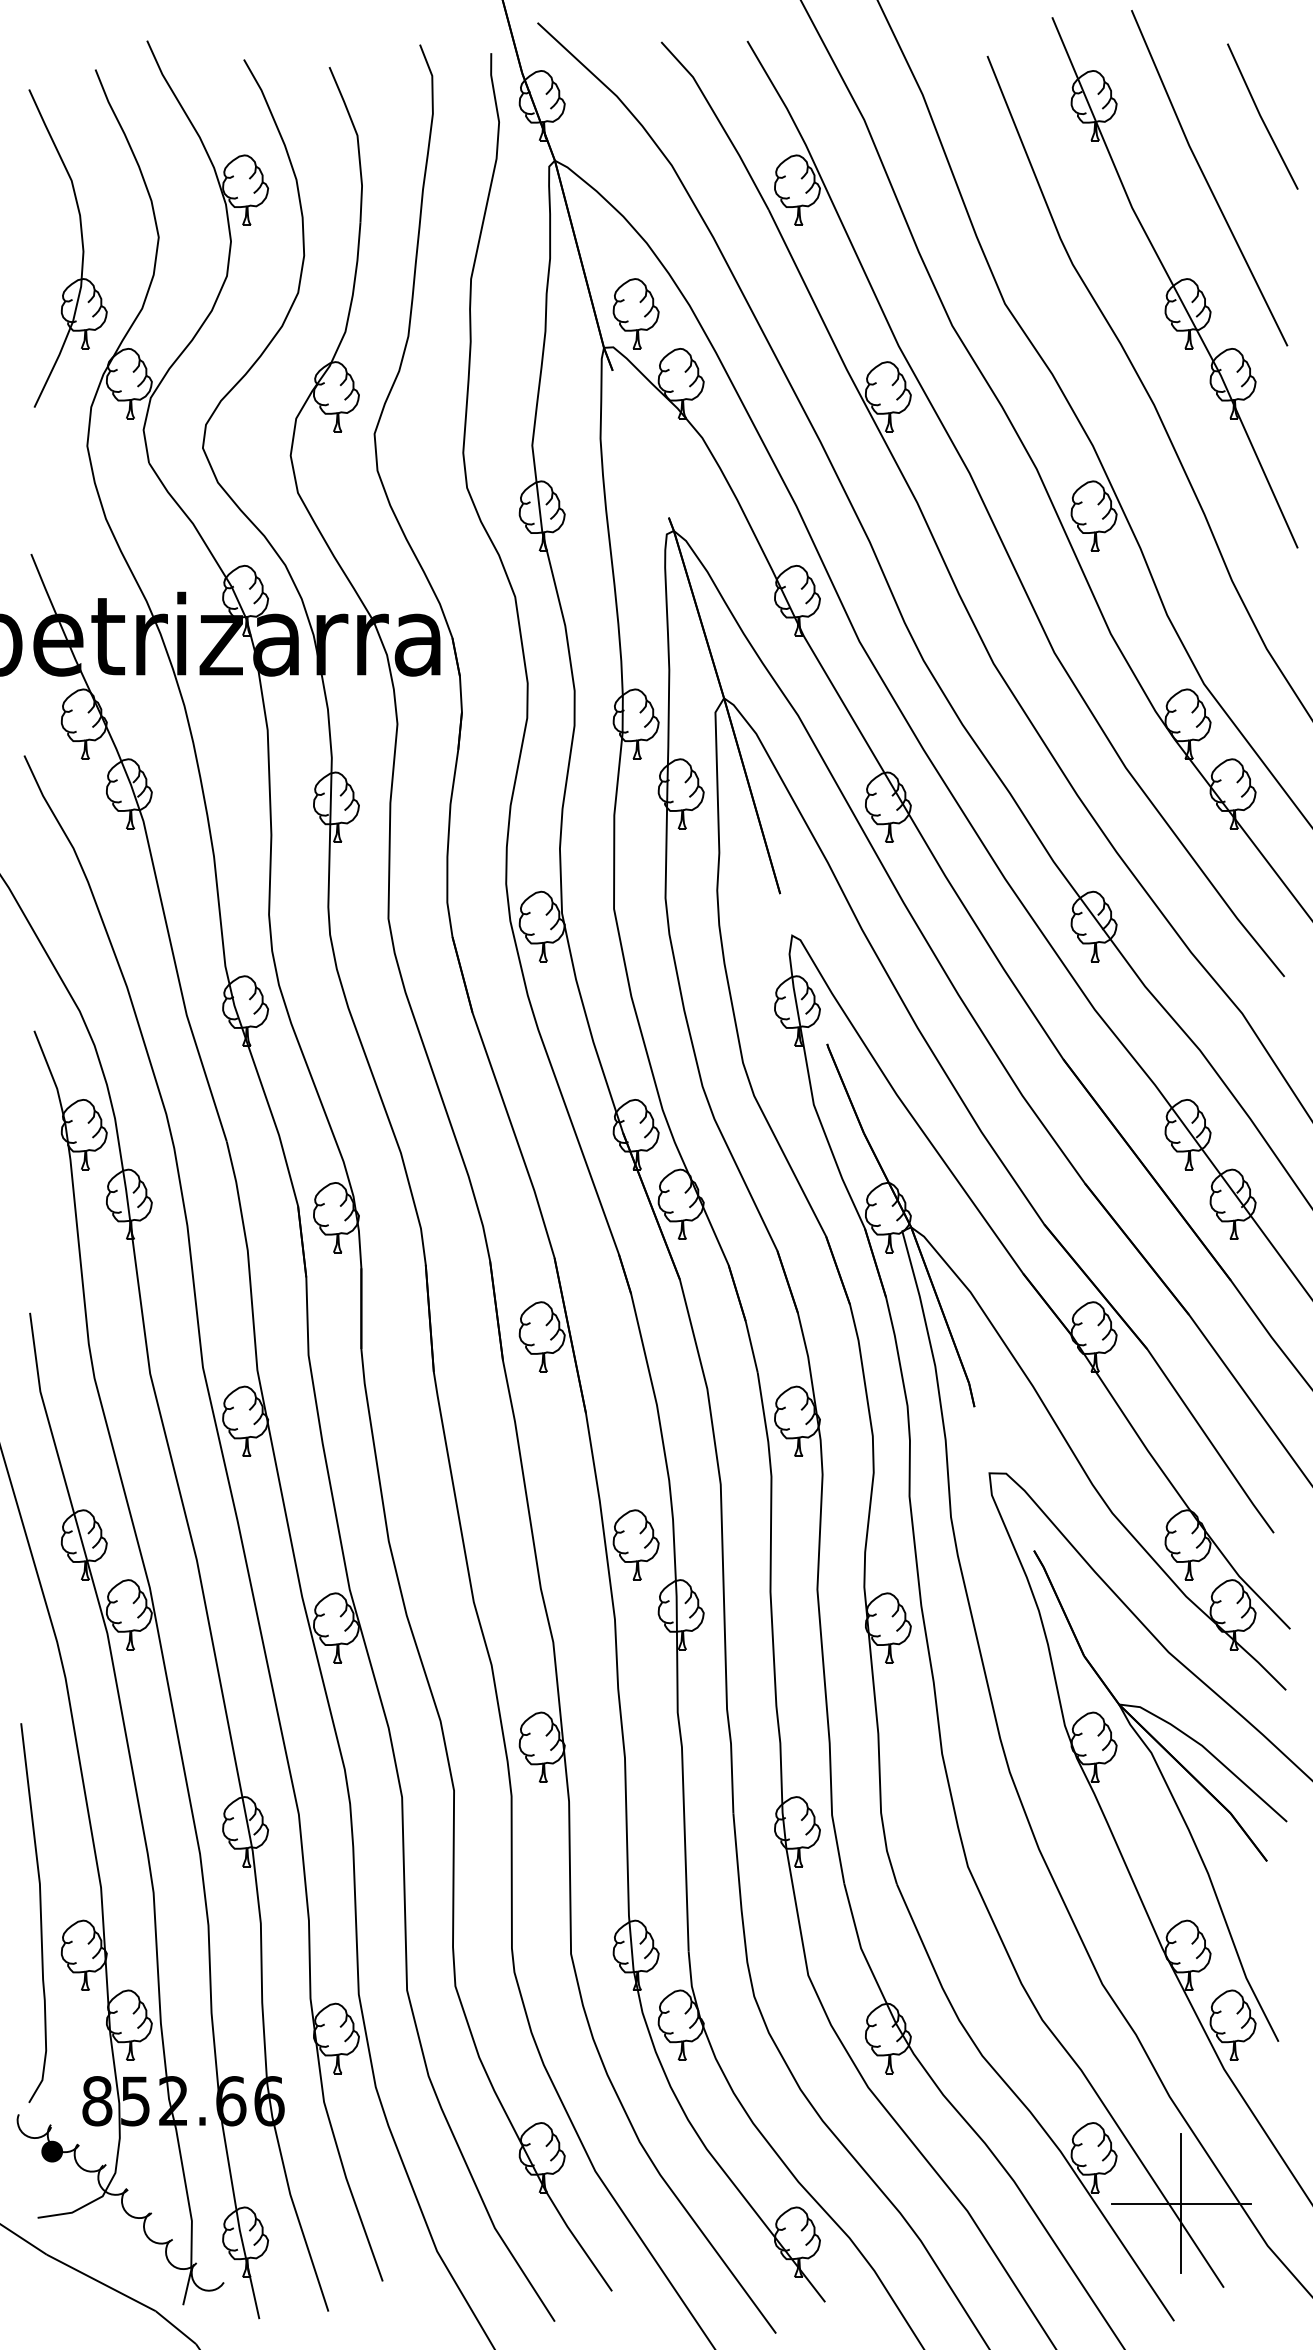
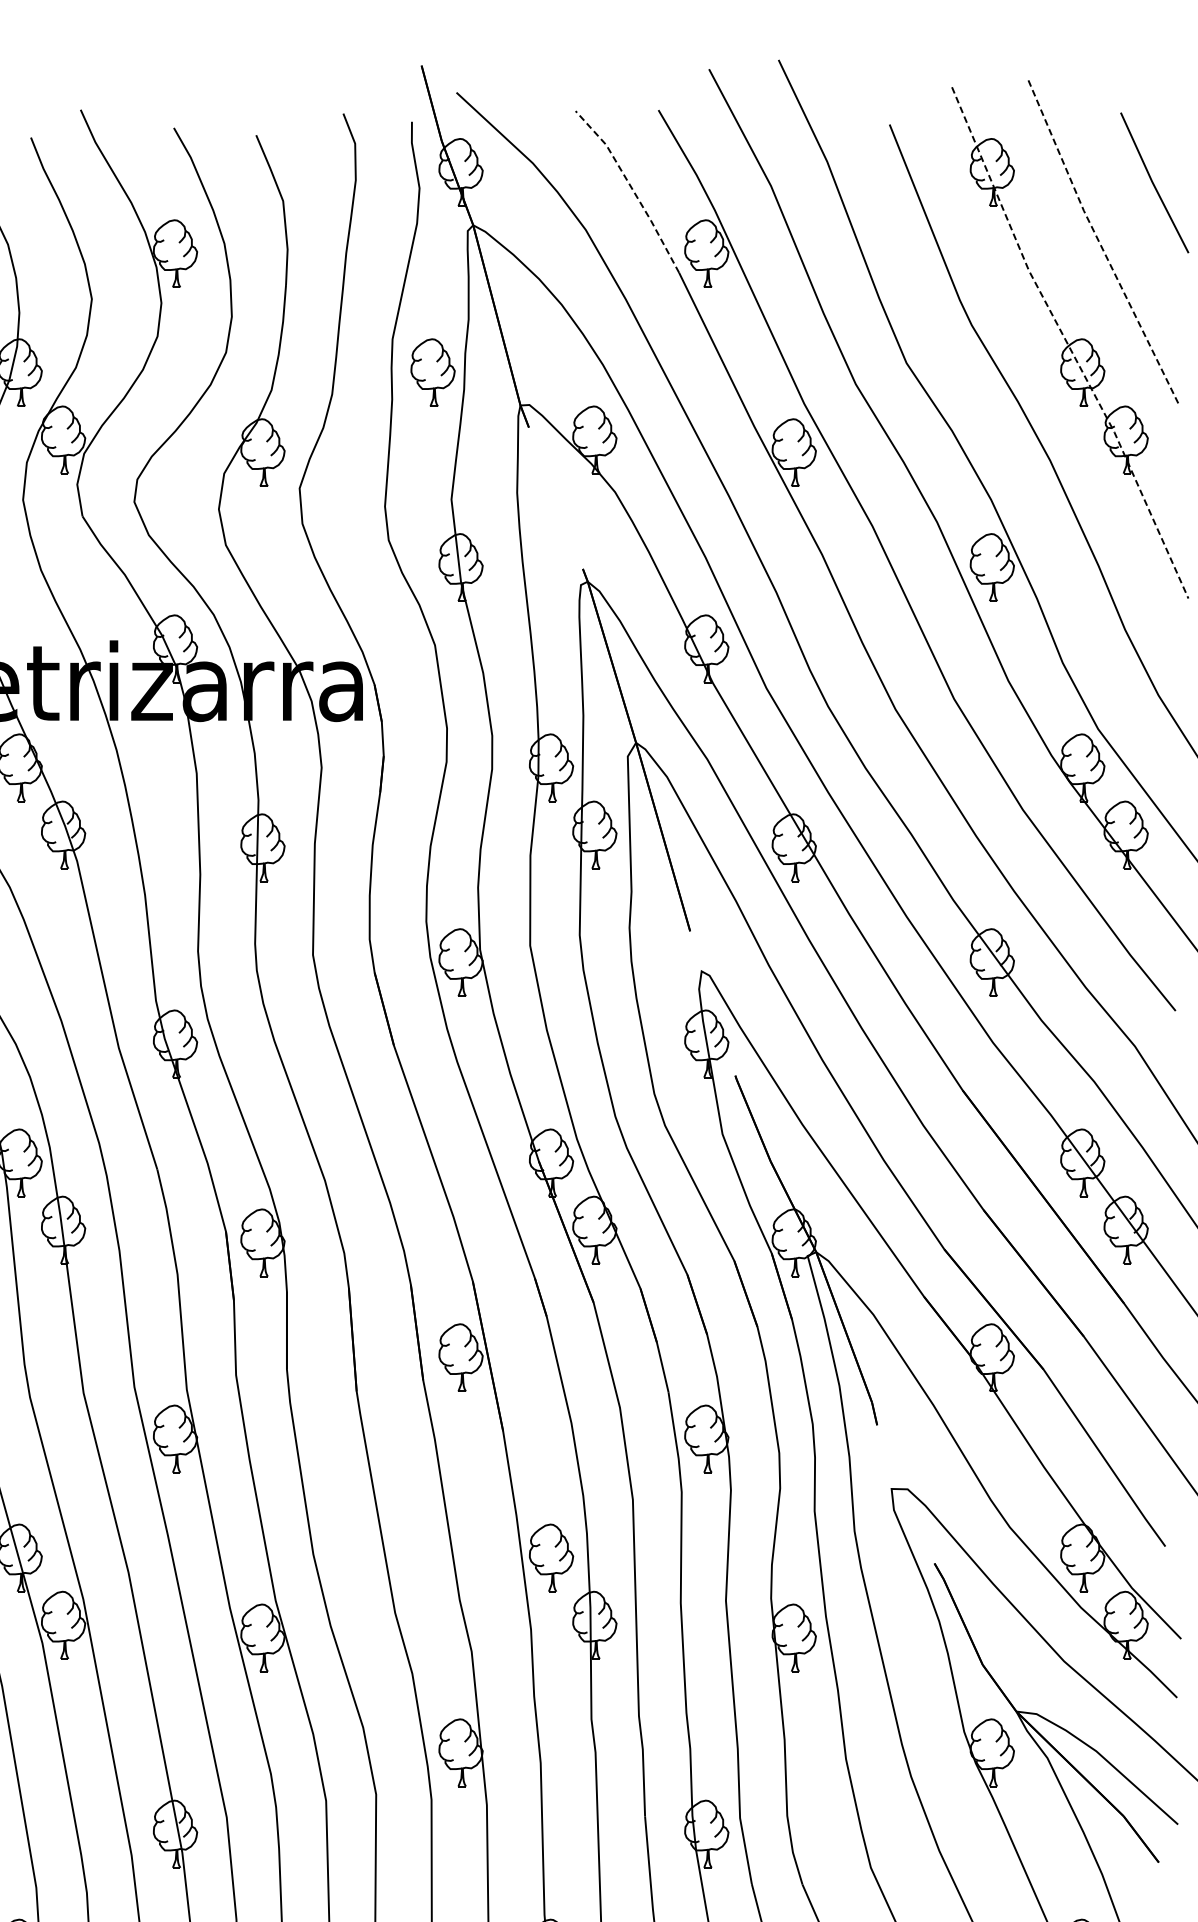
line: (719, 122) -> (631, 188), solid -> dashed
line: (1205, 179) -> (1099, 243), solid -> dashed
line: (1172, 284) -> (1067, 344), solid -> dashed
part: (635, 313) -> (432, 372), moved

